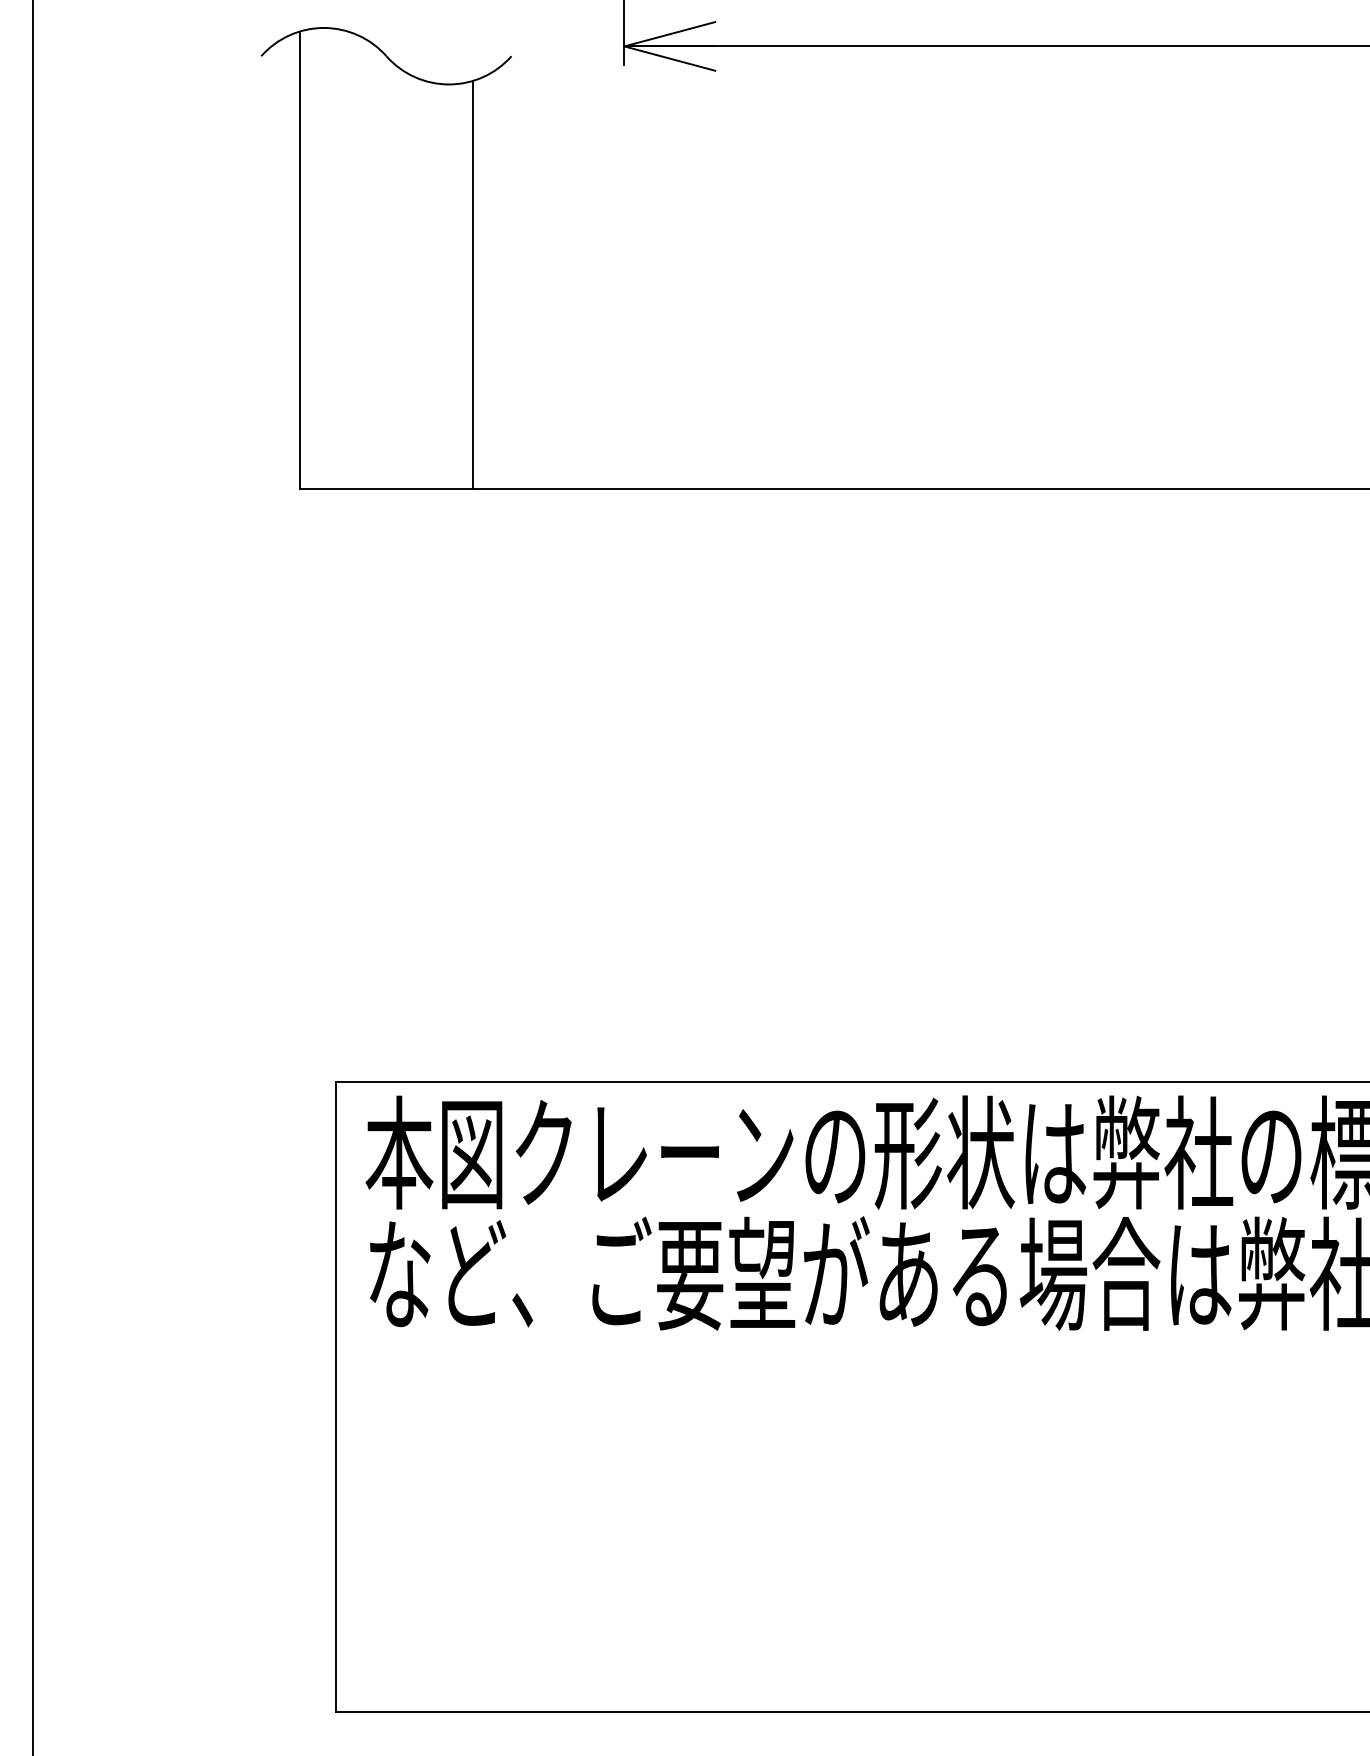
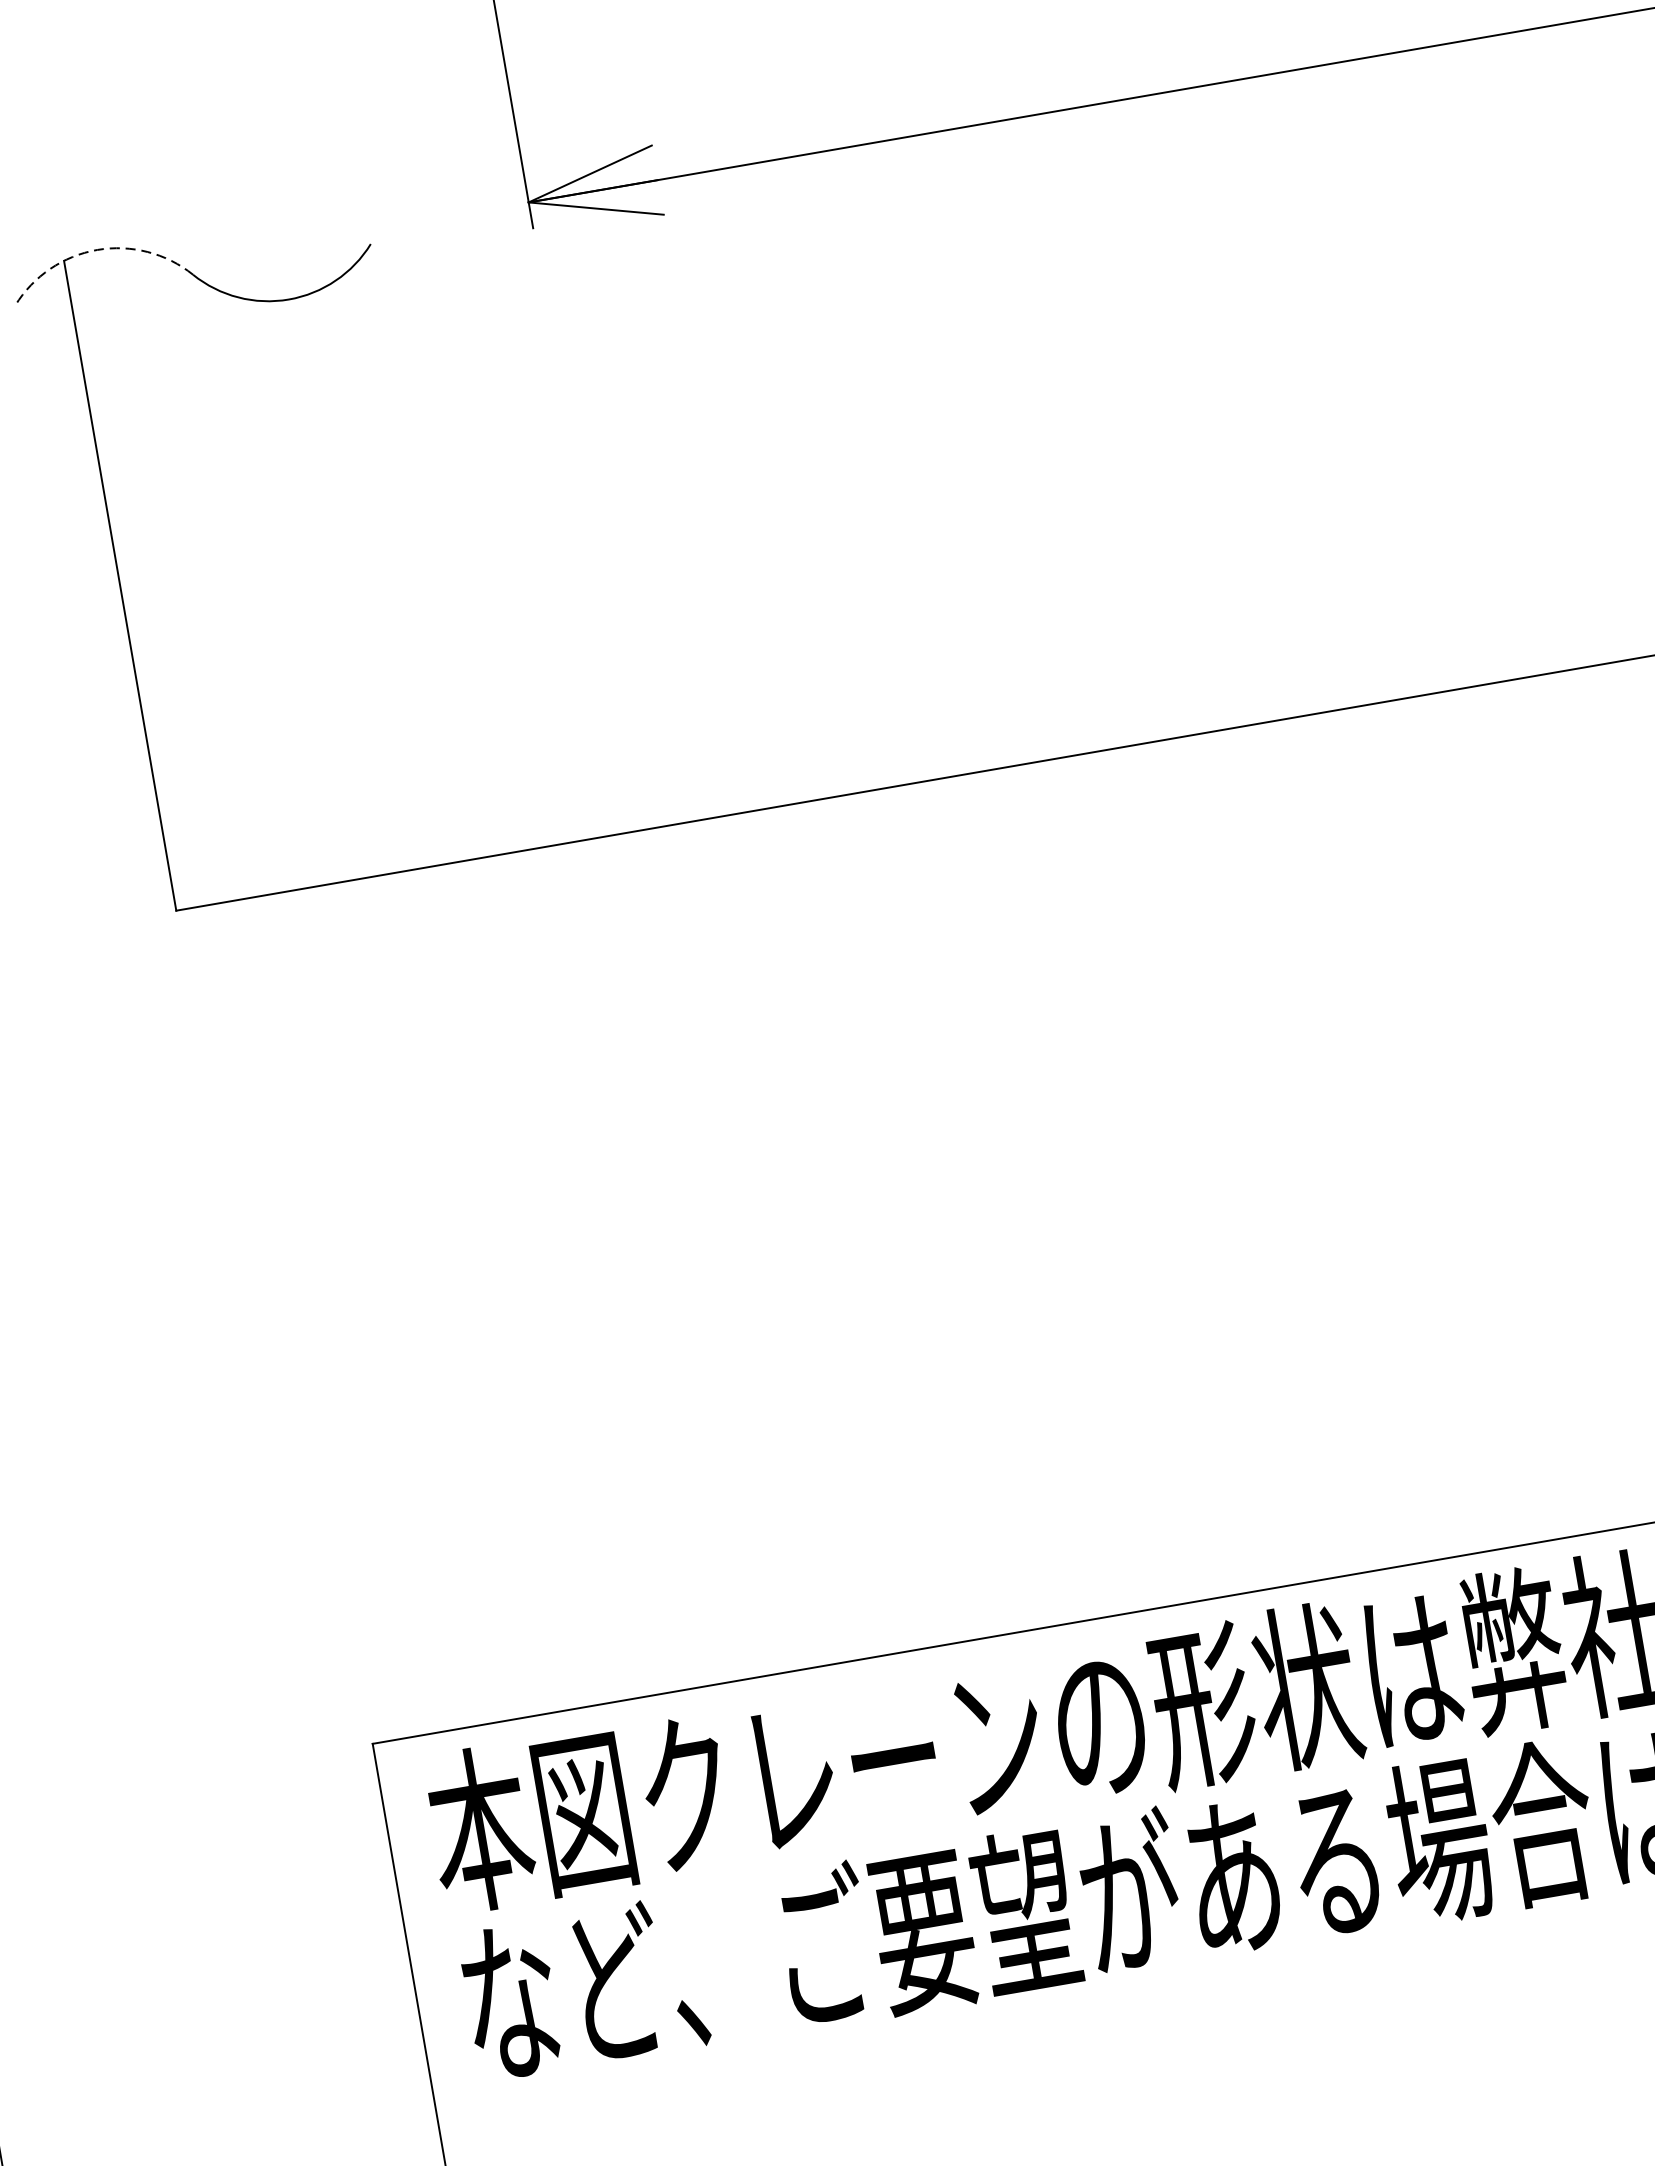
arc: (323, 27) -> (96, 249), solid -> dashed
line: (472, 284) -> (371, 577), removed

